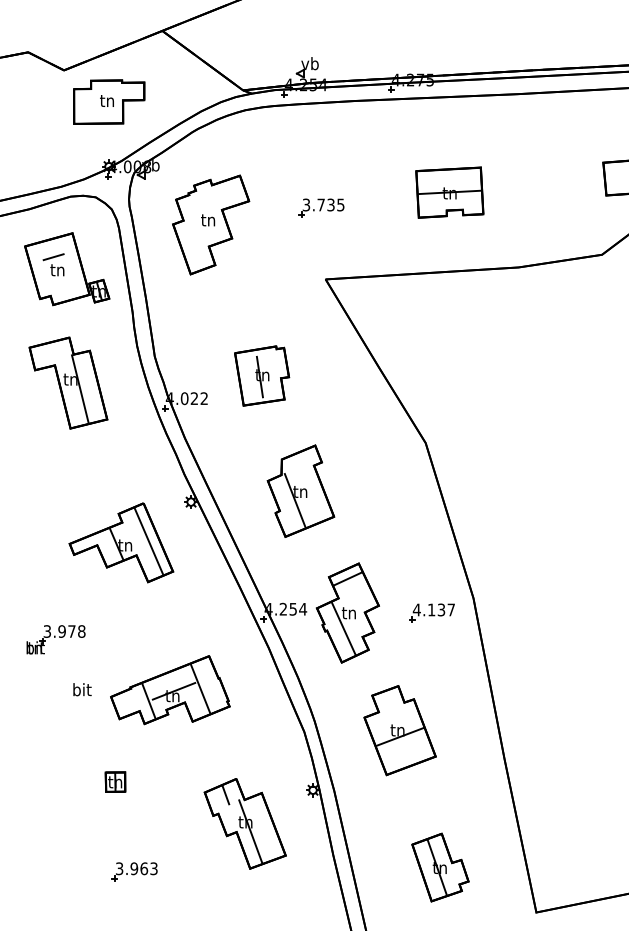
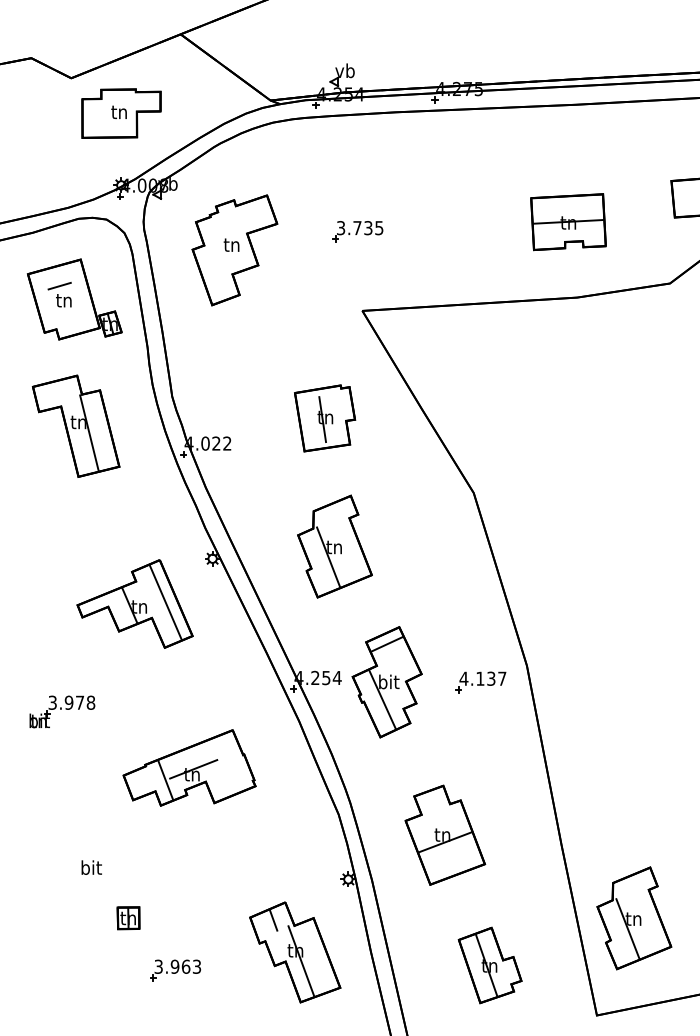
part: (449, 192) -> (568, 221), moved
part: (262, 375) -> (325, 417), moved
text: (349, 612) -> (388, 681), tn -> bit
line: (200, 688) -> (223, 766), removed
text: (82, 689) -> (91, 867), moved
part: (399, 730) -> (444, 835), moved
part: (115, 781) -> (128, 917), moved
part: (244, 823) -> (294, 952), moved
part: (569, 824) -> (633, 917), added
part: (134, 871) -> (175, 969), moved

